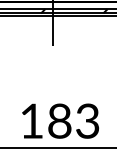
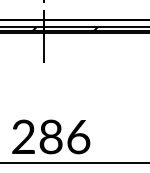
text: (60, 120) -> (51, 136), 183 -> 286

